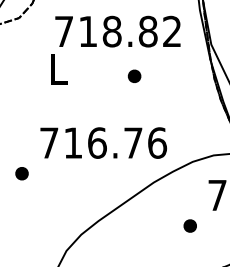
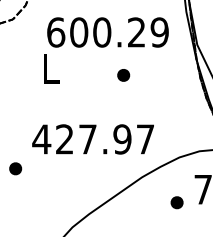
text: (117, 31) -> (107, 32), 718.82 -> 600.29
text: (103, 142) -> (93, 138), 716.76 -> 427.97
part: (189, 225) -> (176, 202), moved

